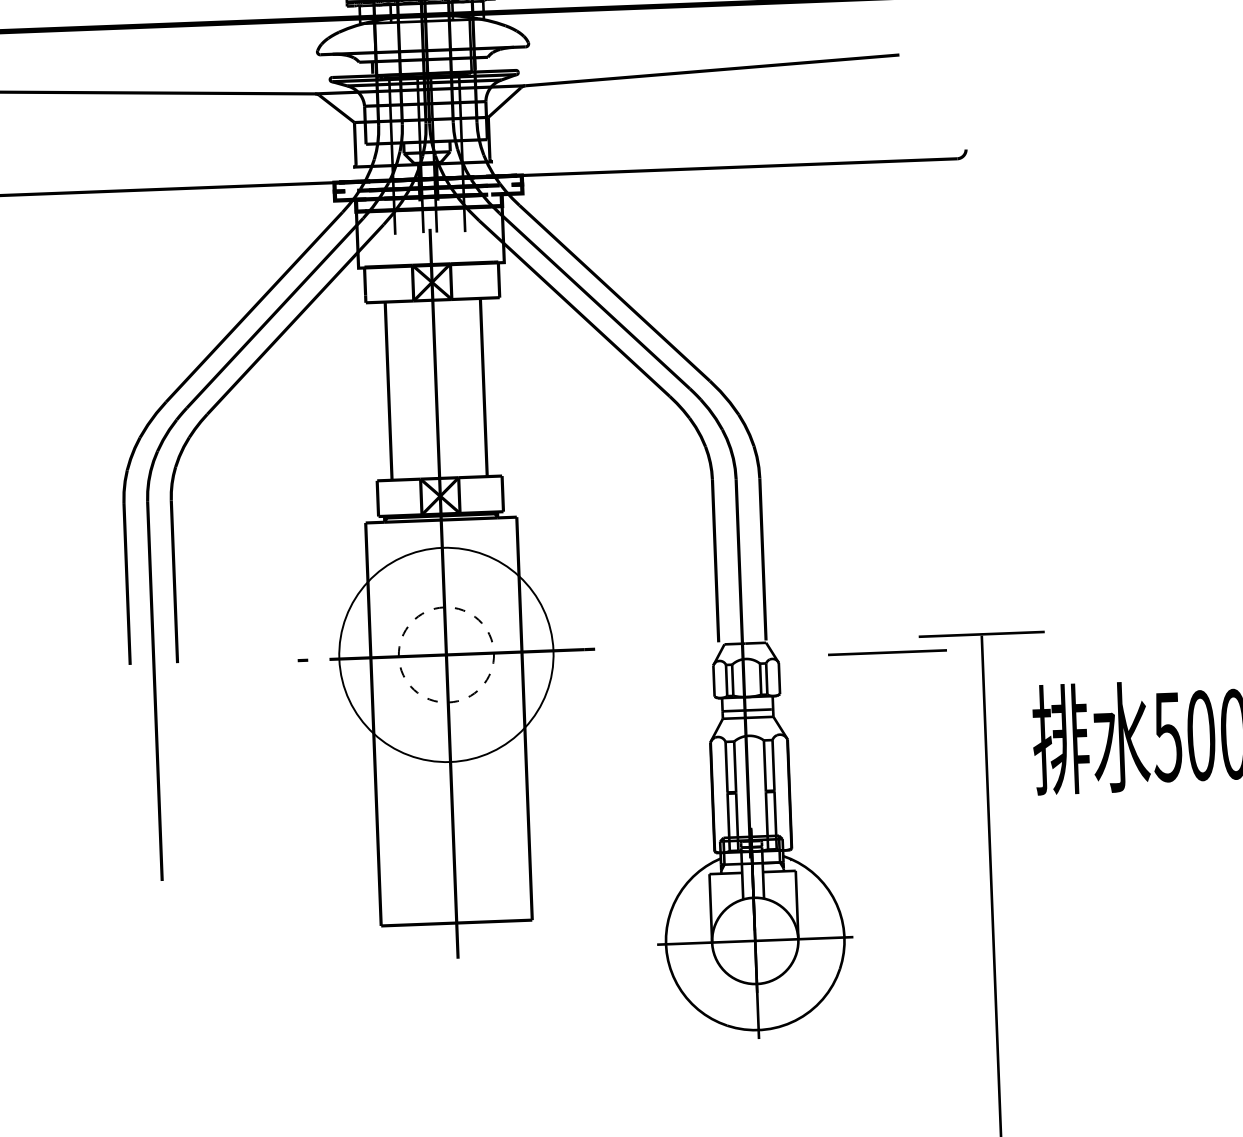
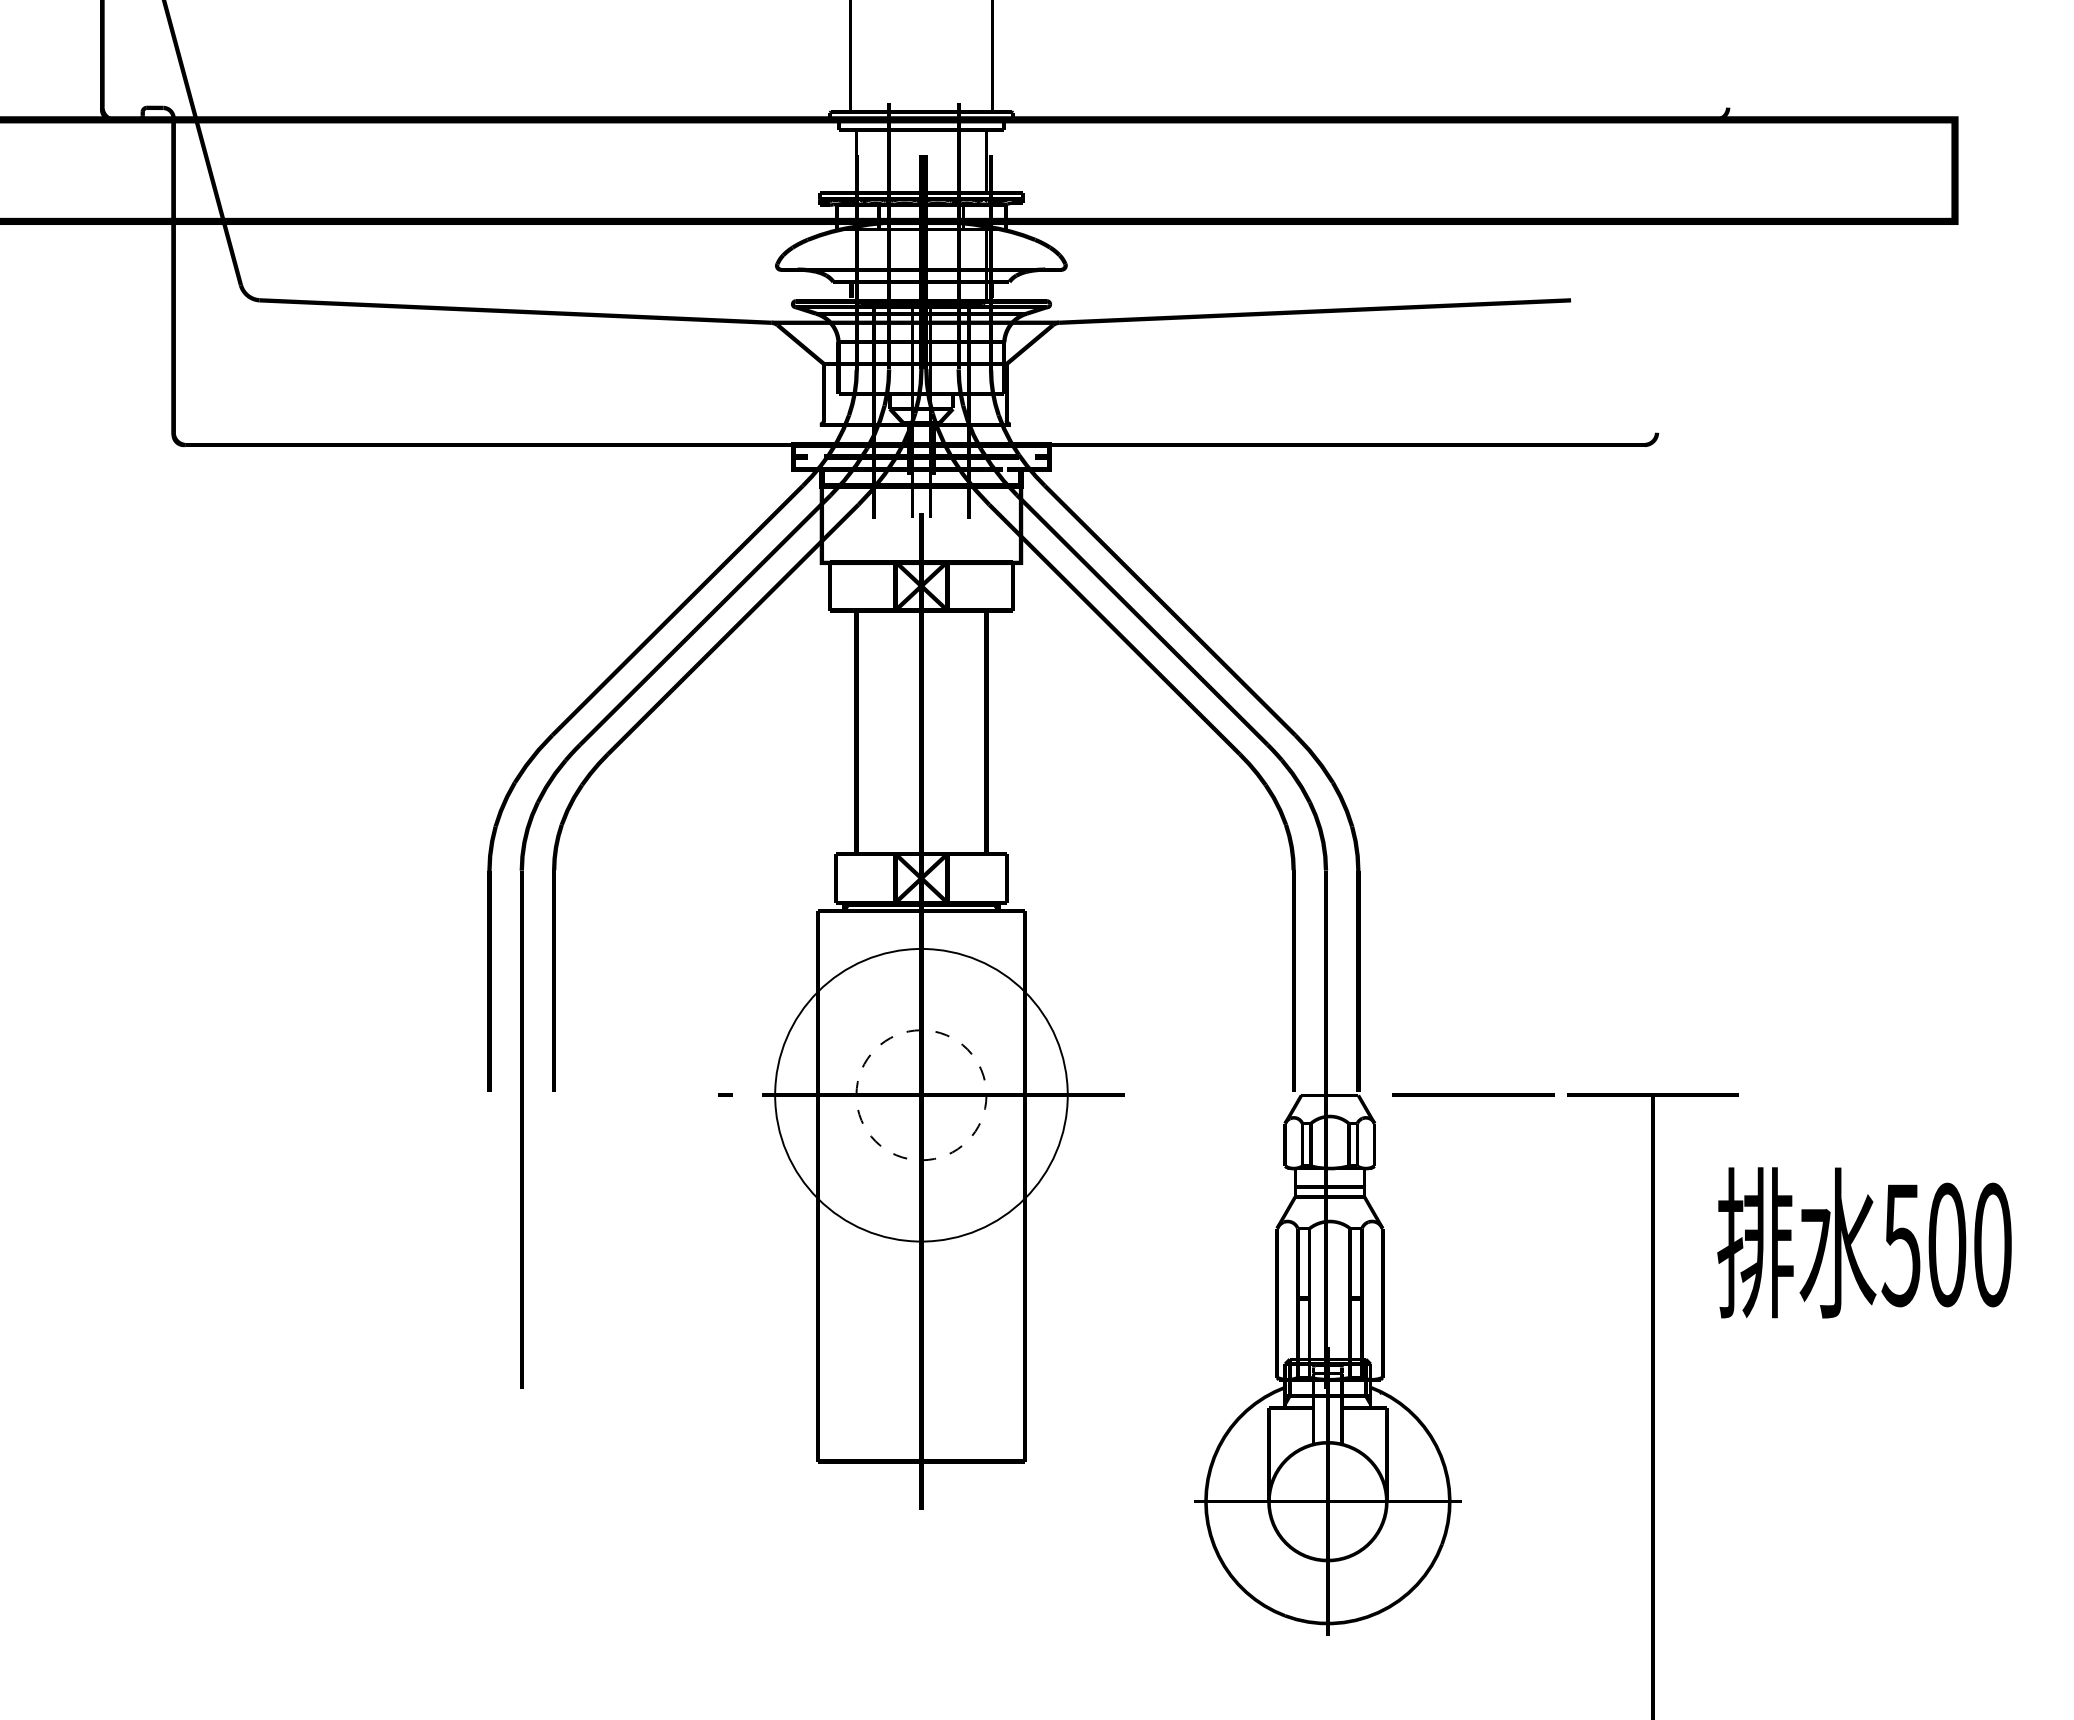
line: (887, 652) -> (1473, 1094), moved

